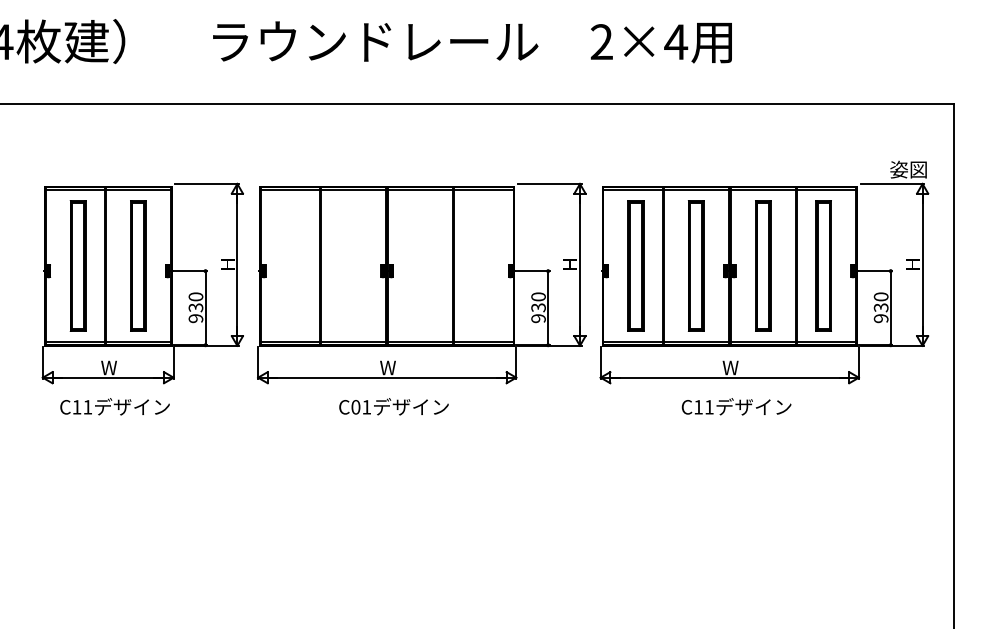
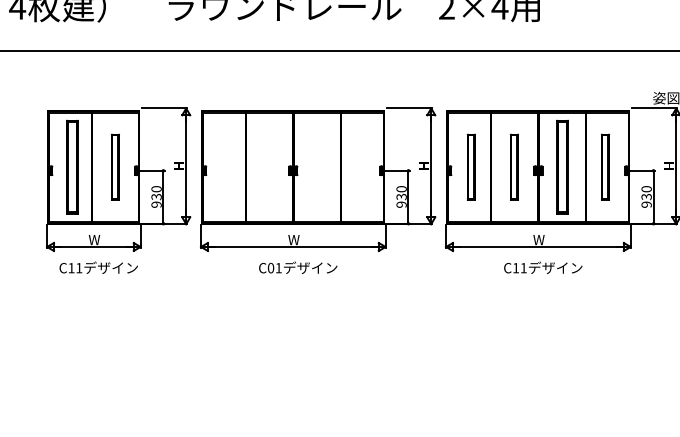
part: (138, 265) -> (115, 166), size x0.7
part: (635, 265) -> (470, 166), size x0.7
part: (696, 265) -> (514, 166), size x0.7
part: (823, 265) -> (605, 166), size x0.7

